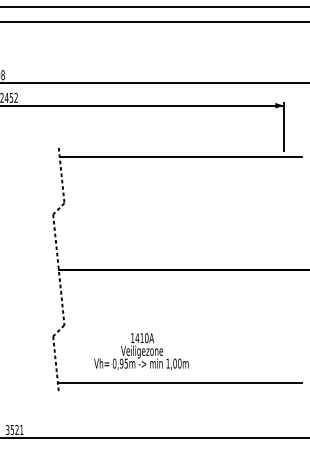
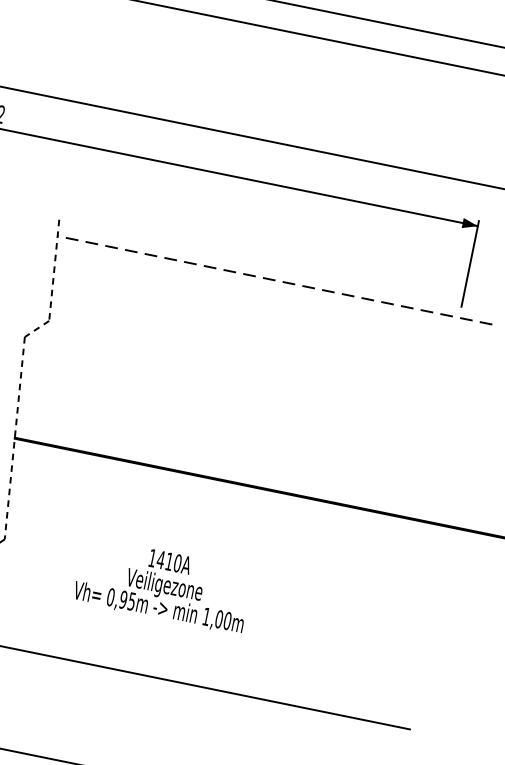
line: (180, 156) -> (274, 279), solid -> dashed
text: (141, 351) -> (163, 585), moved

